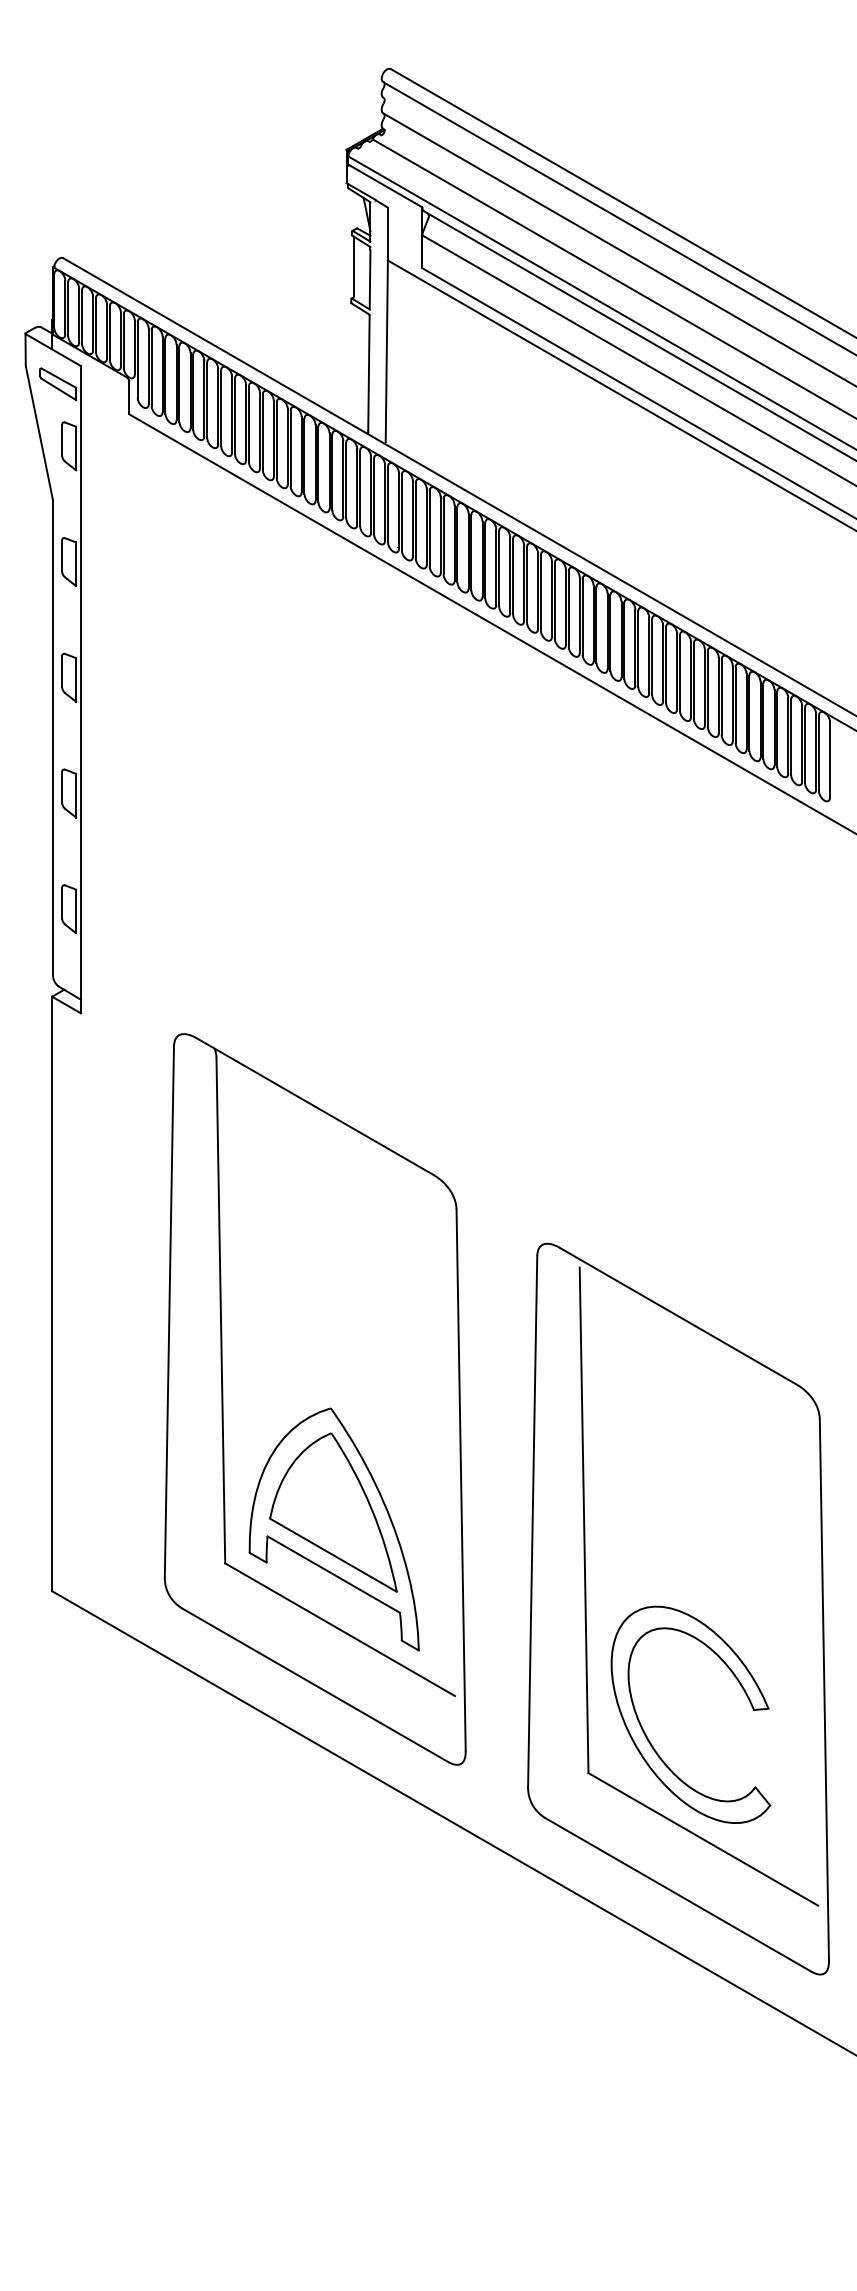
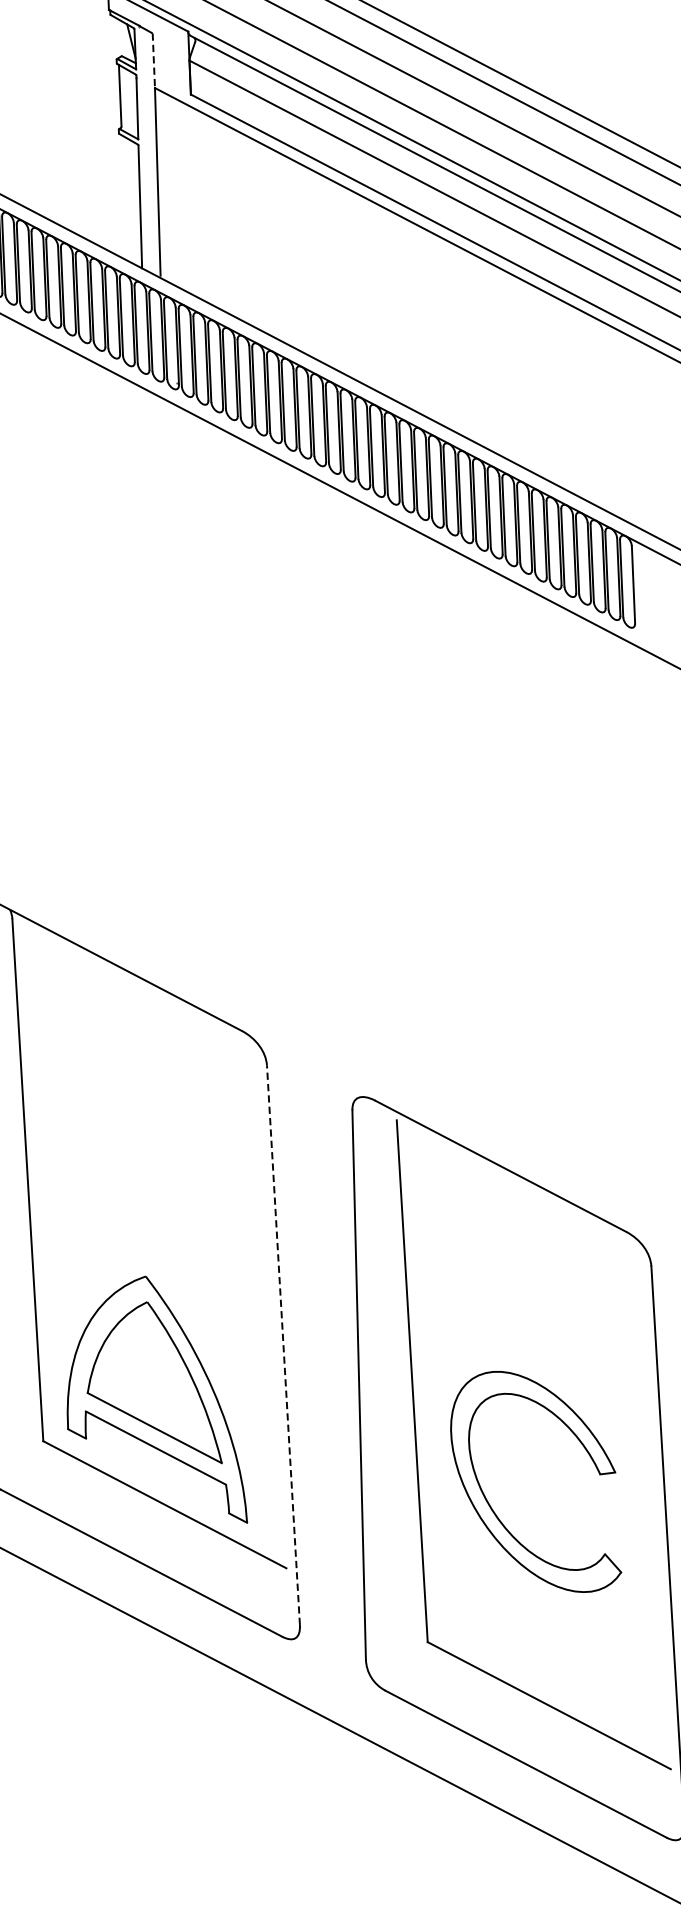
line: (387, 234) -> (153, 61), solid -> dashed
line: (461, 1480) -> (283, 1345), solid -> dashed
part: (650, 1741) -> (494, 1511), moved

